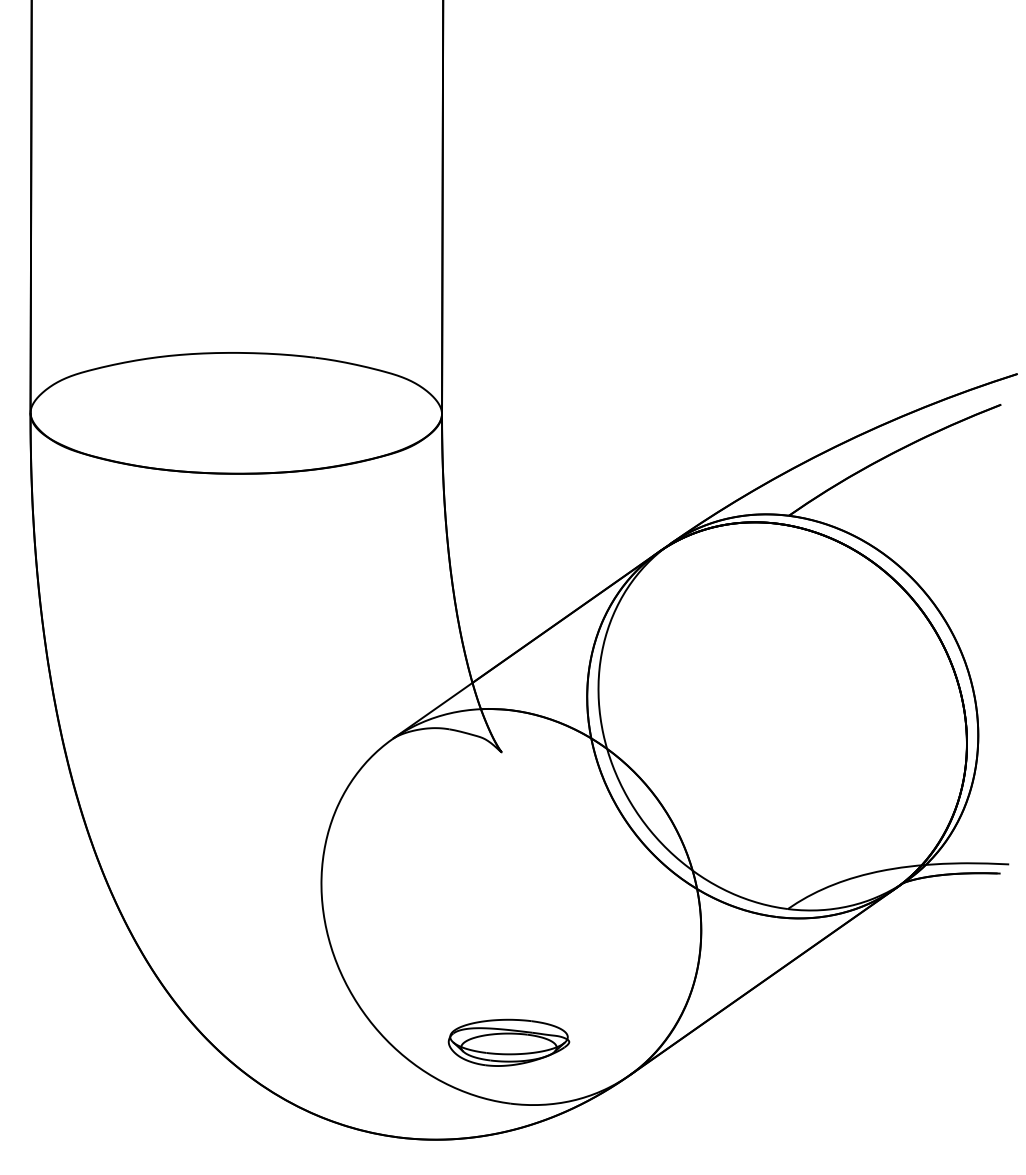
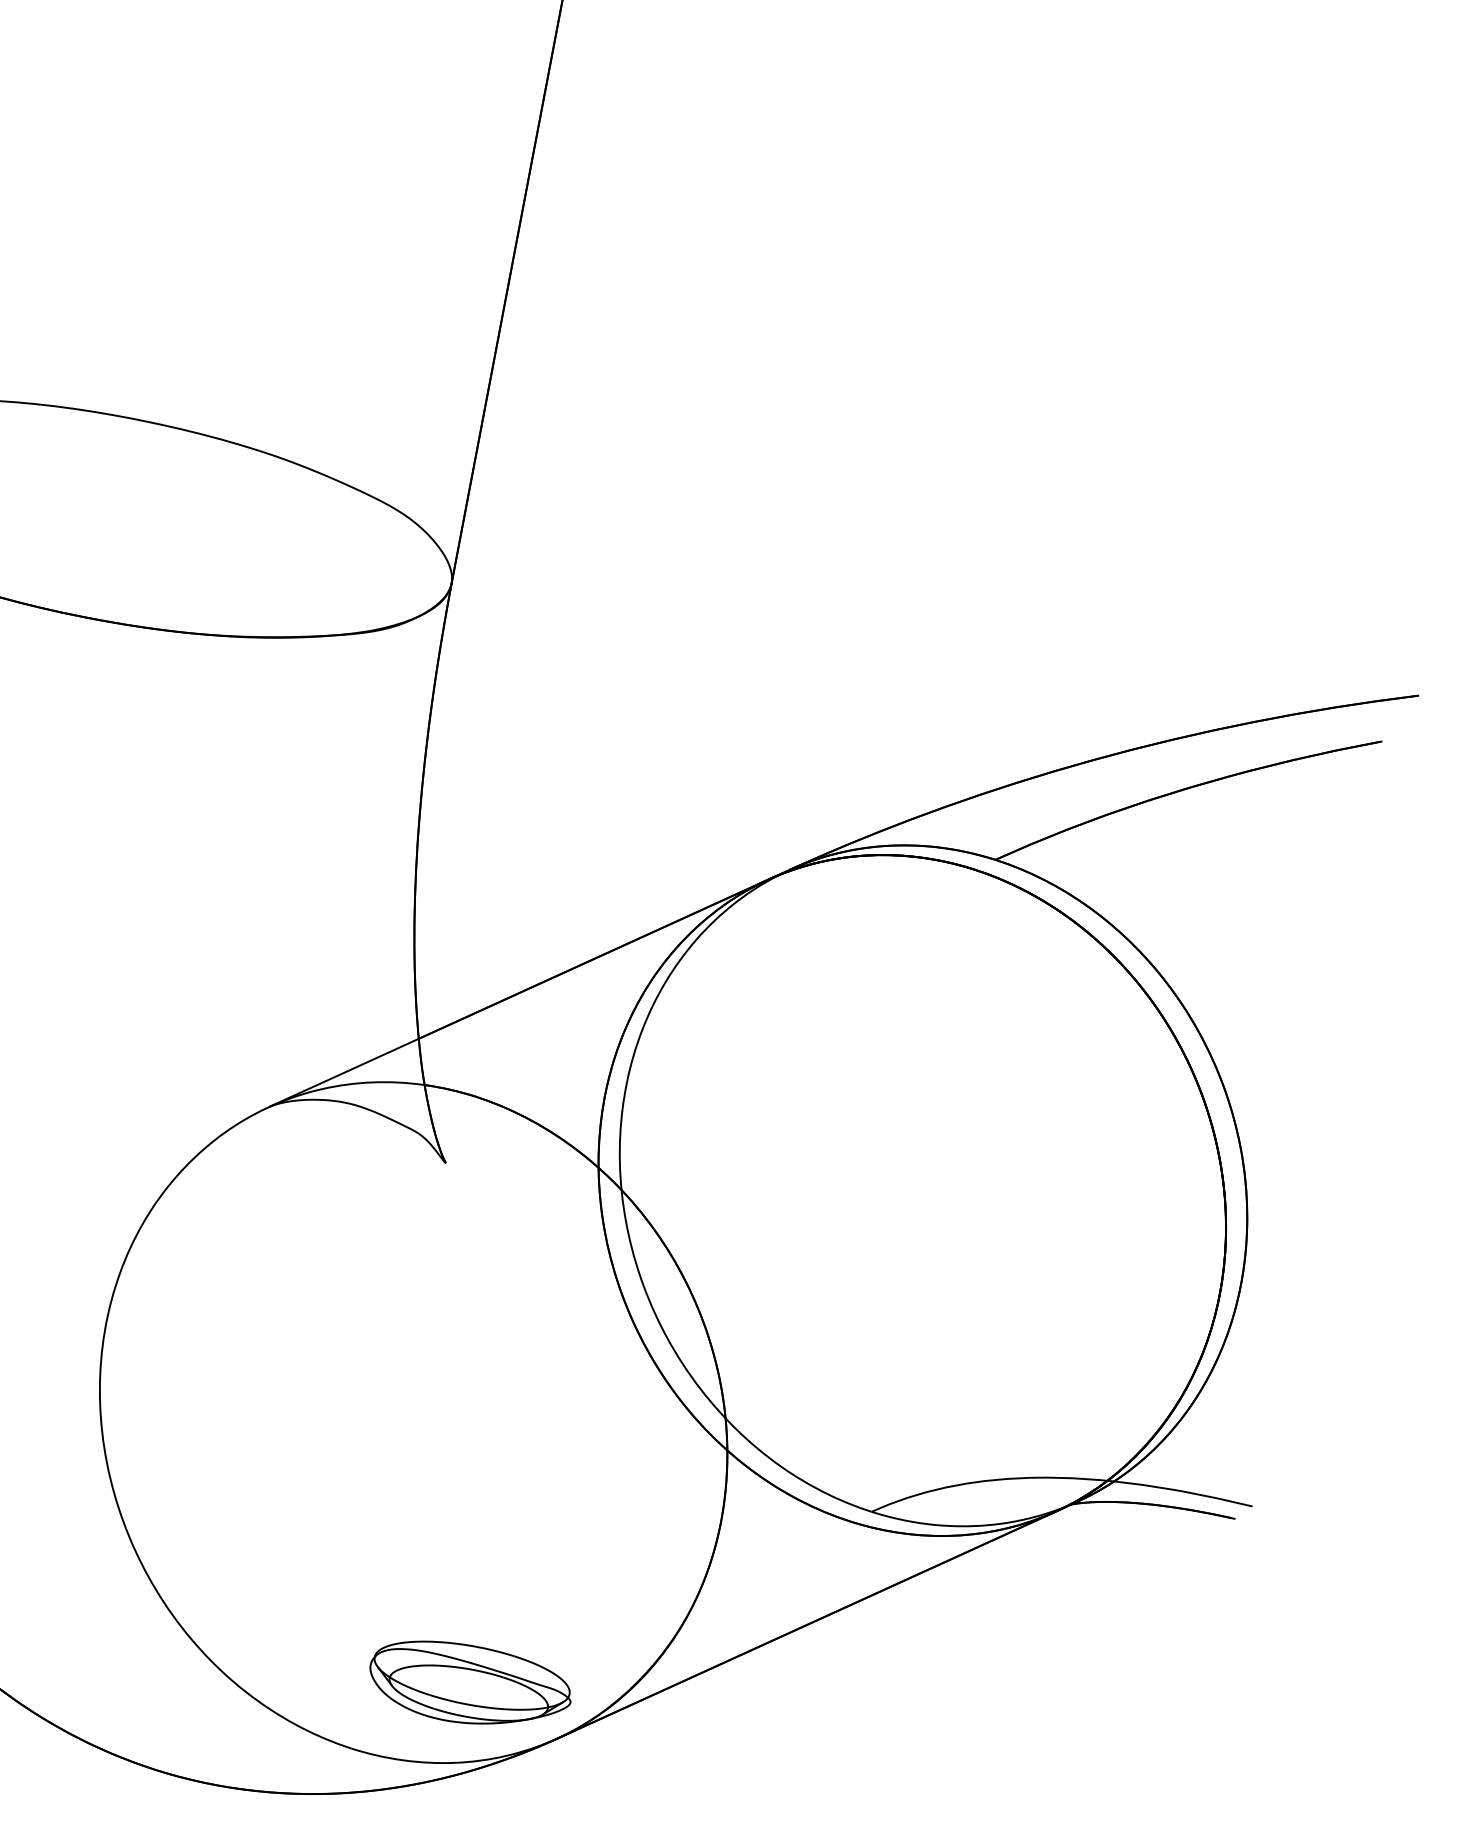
part: (508, 1042) -> (469, 1684), moved

